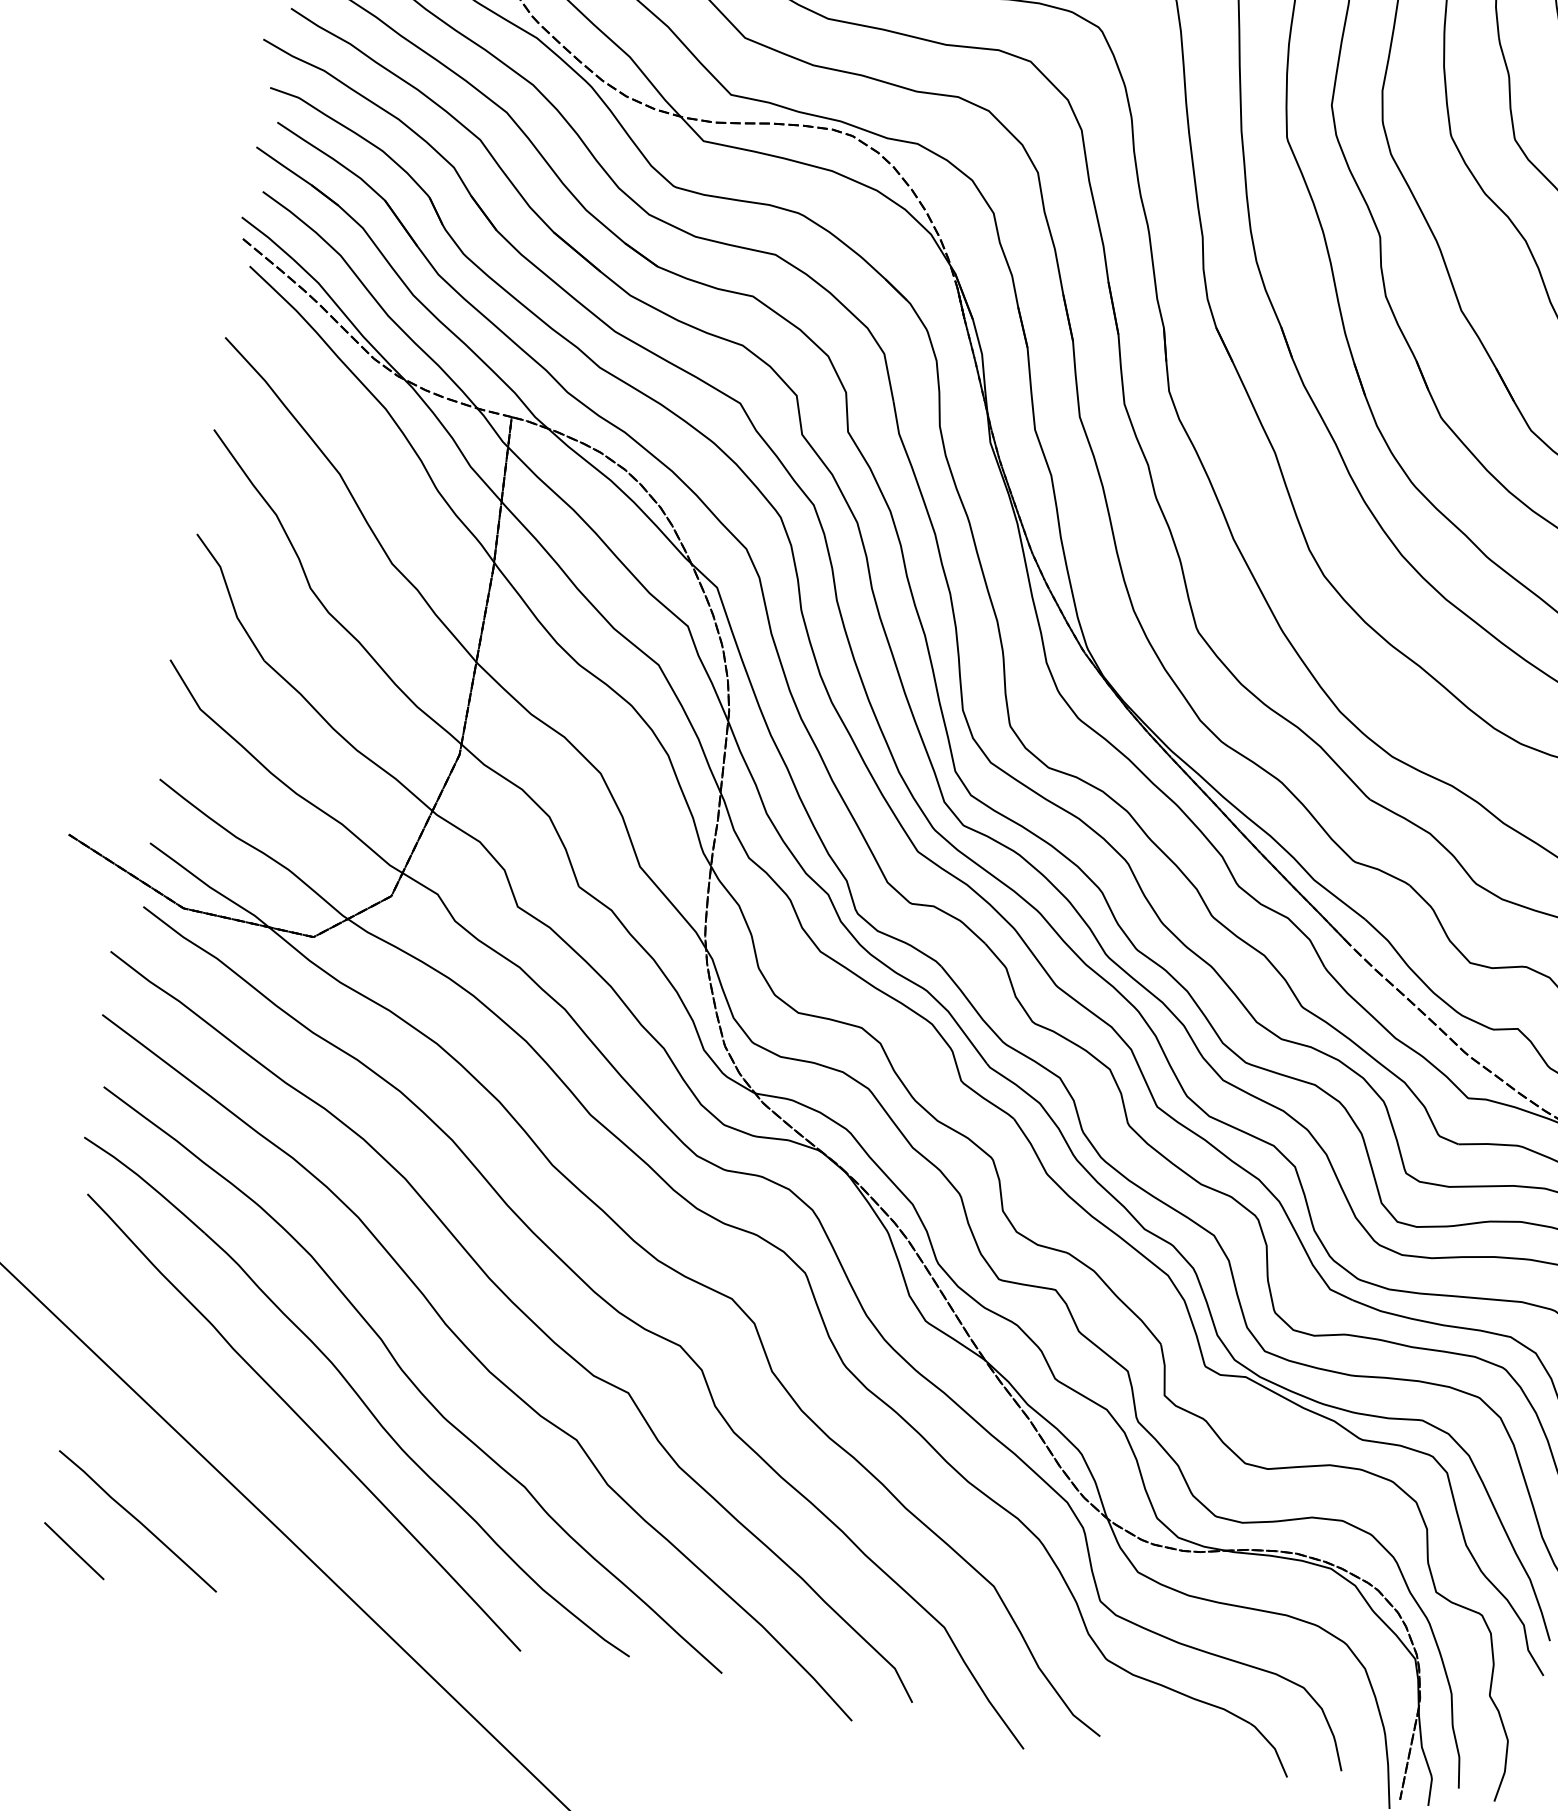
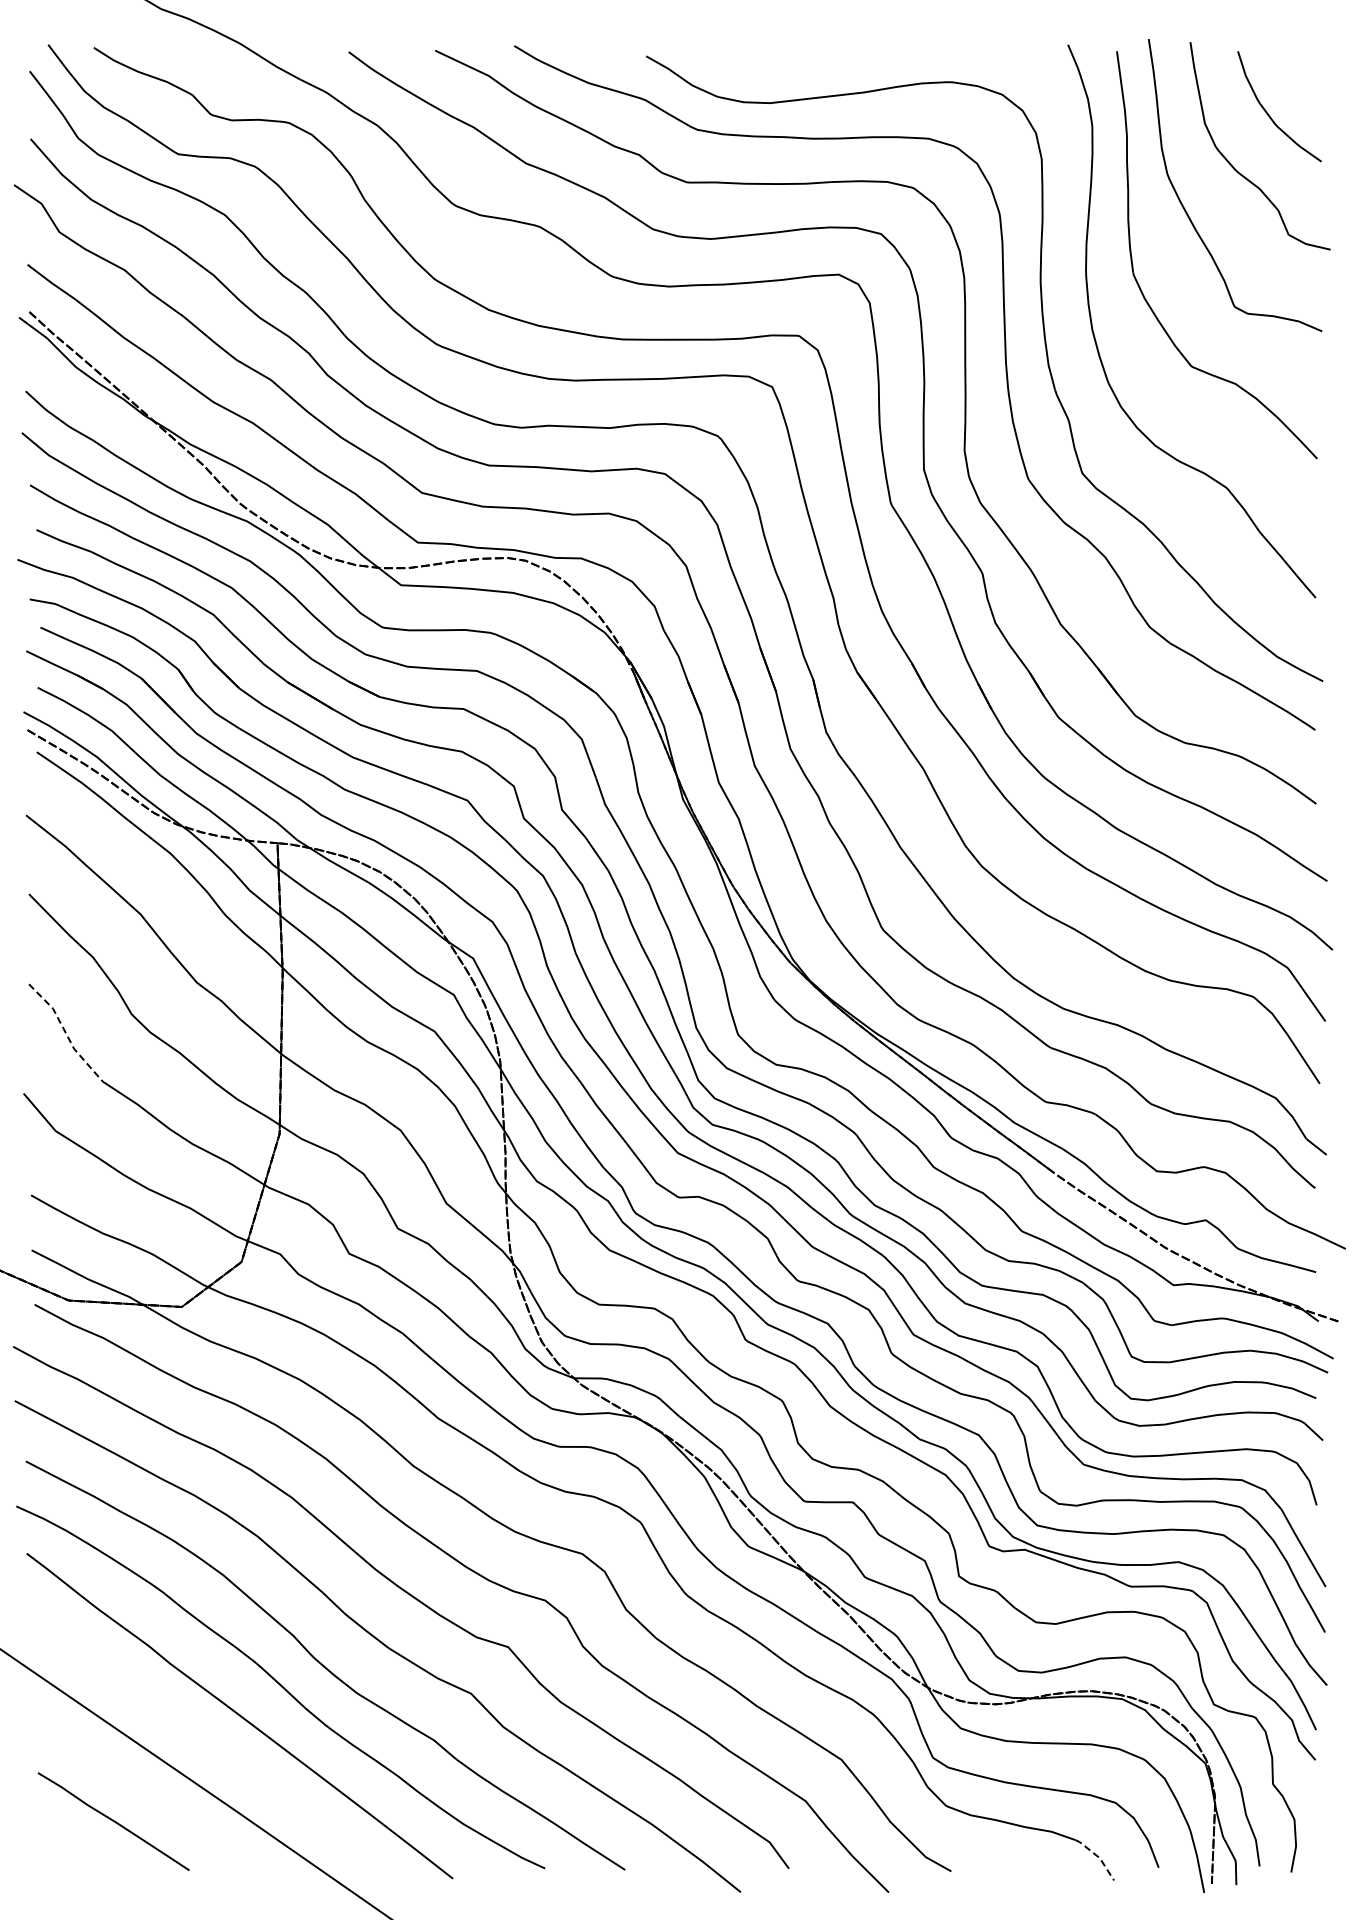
line: (230, 598) -> (65, 1033), solid -> dashed
line: (74, 1551) -> (64, 1855), removed
line: (1273, 1746) -> (1098, 1856), solid -> dashed

